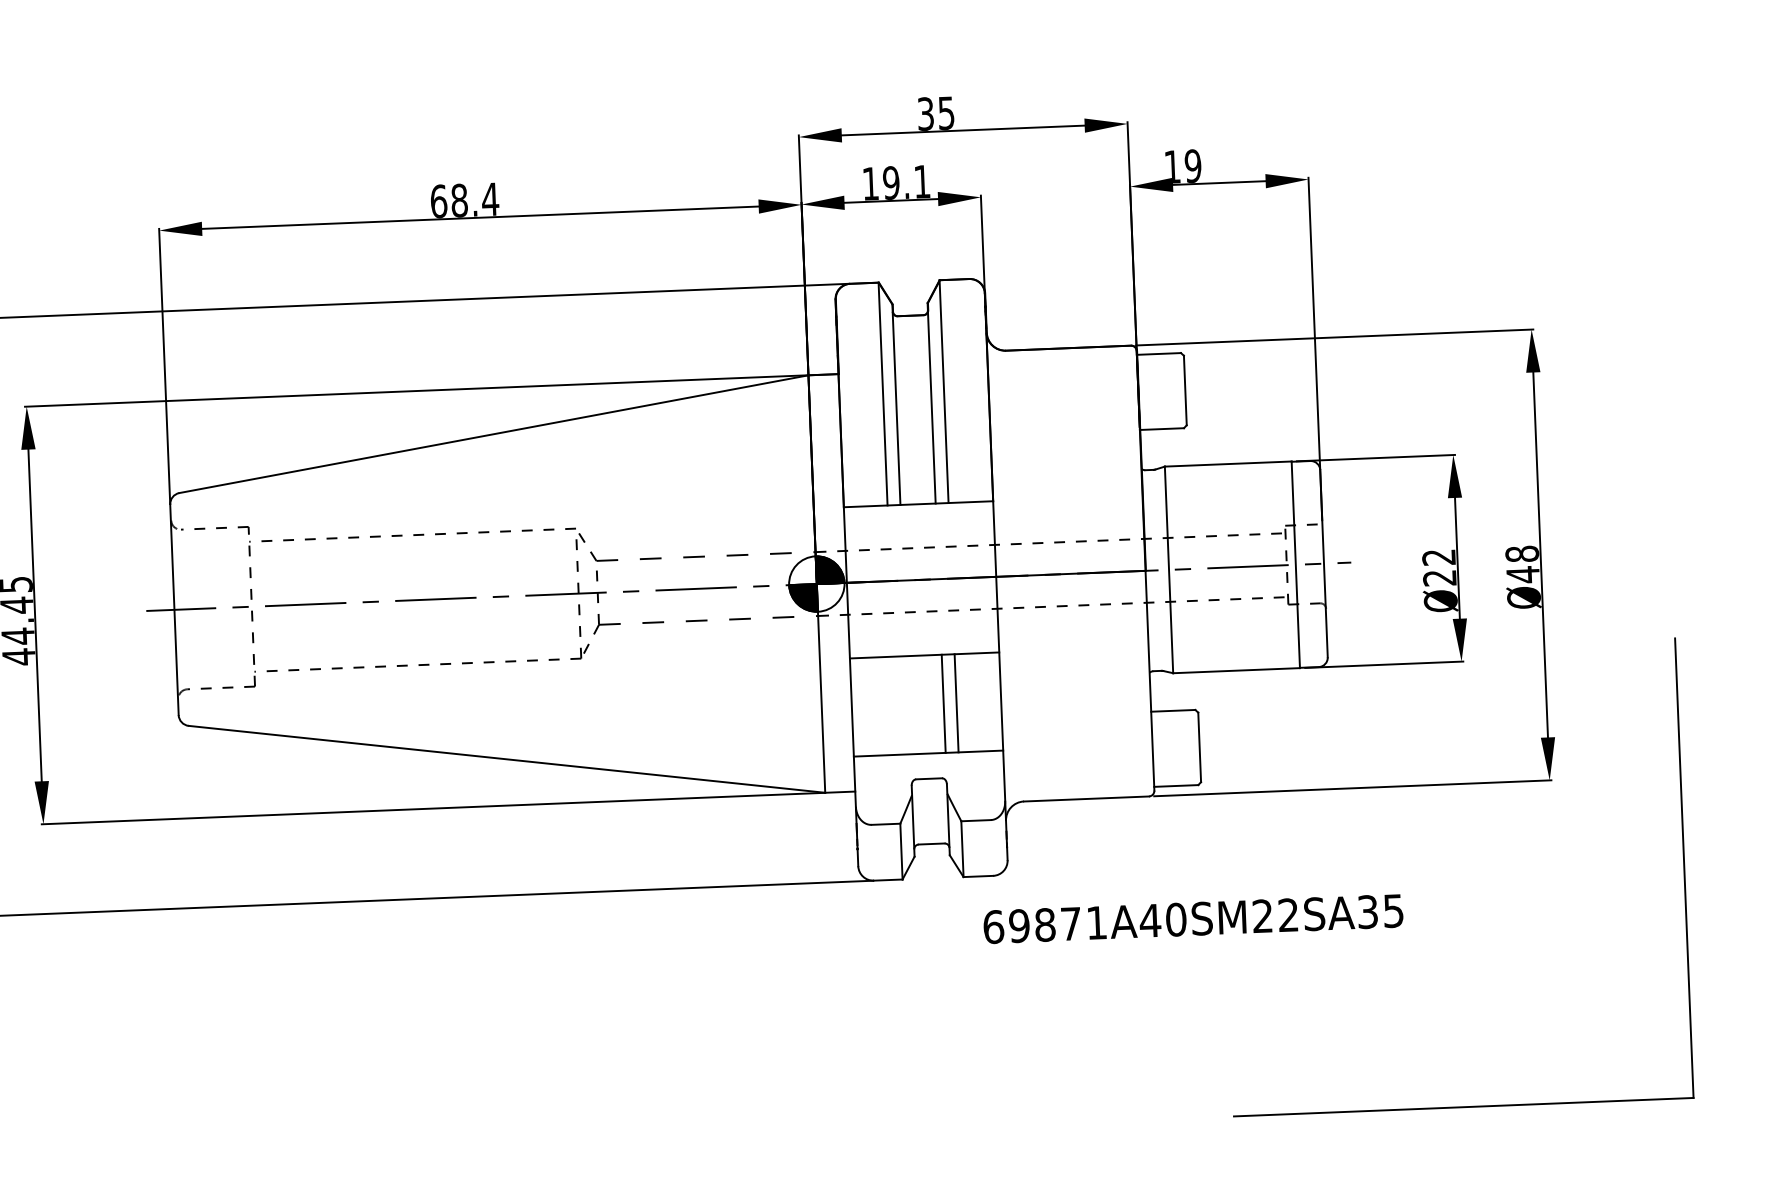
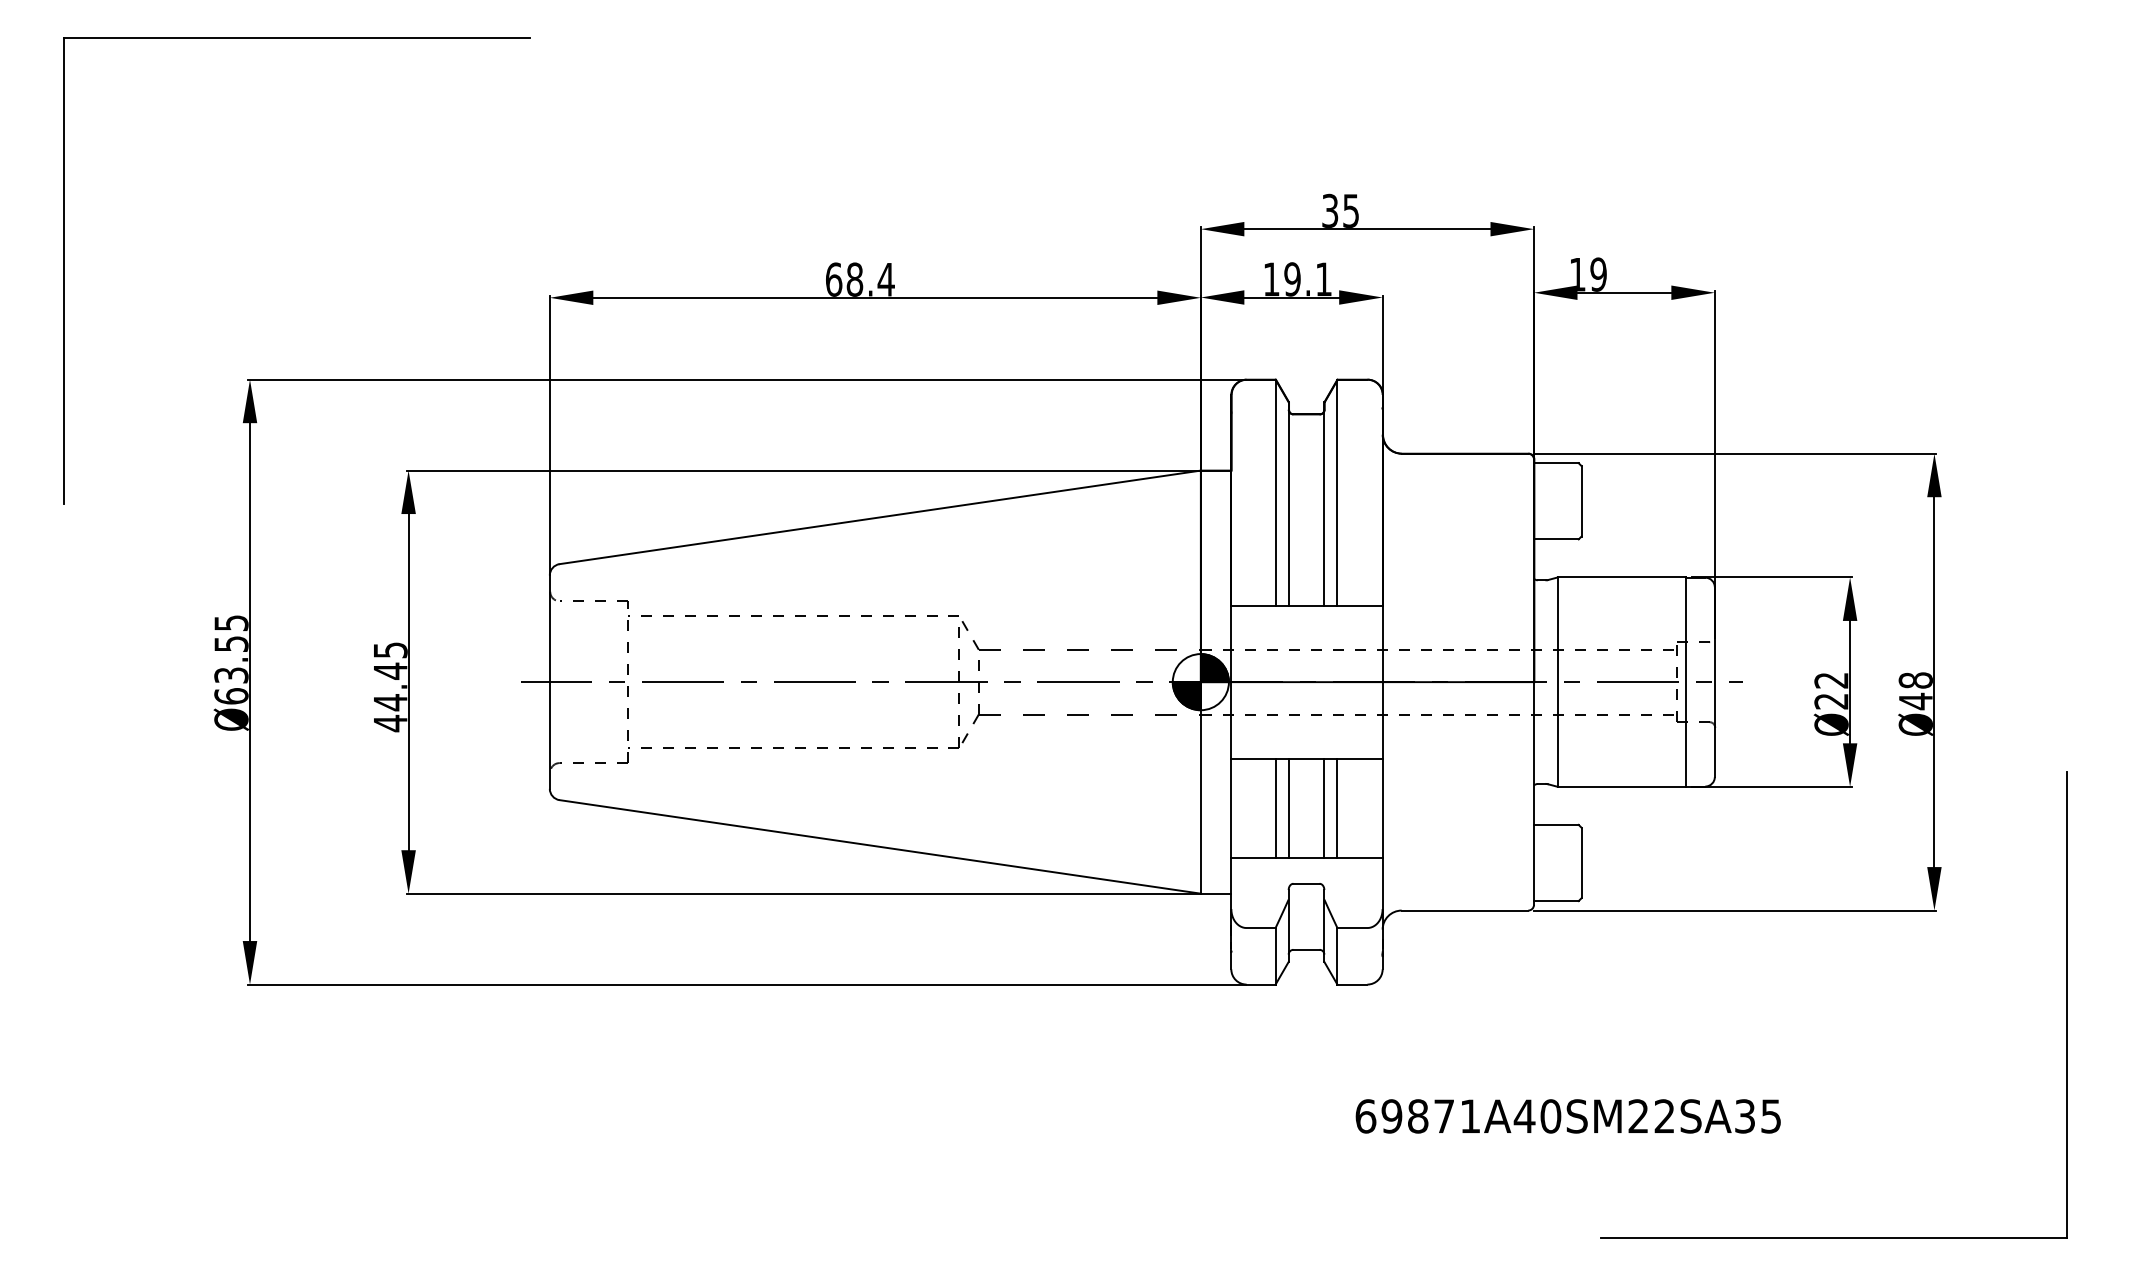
line: (895, 705) -> (1275, 808), added
line: (908, 705) -> (1288, 808), added
text: (1192, 919) -> (1567, 1116), moved

